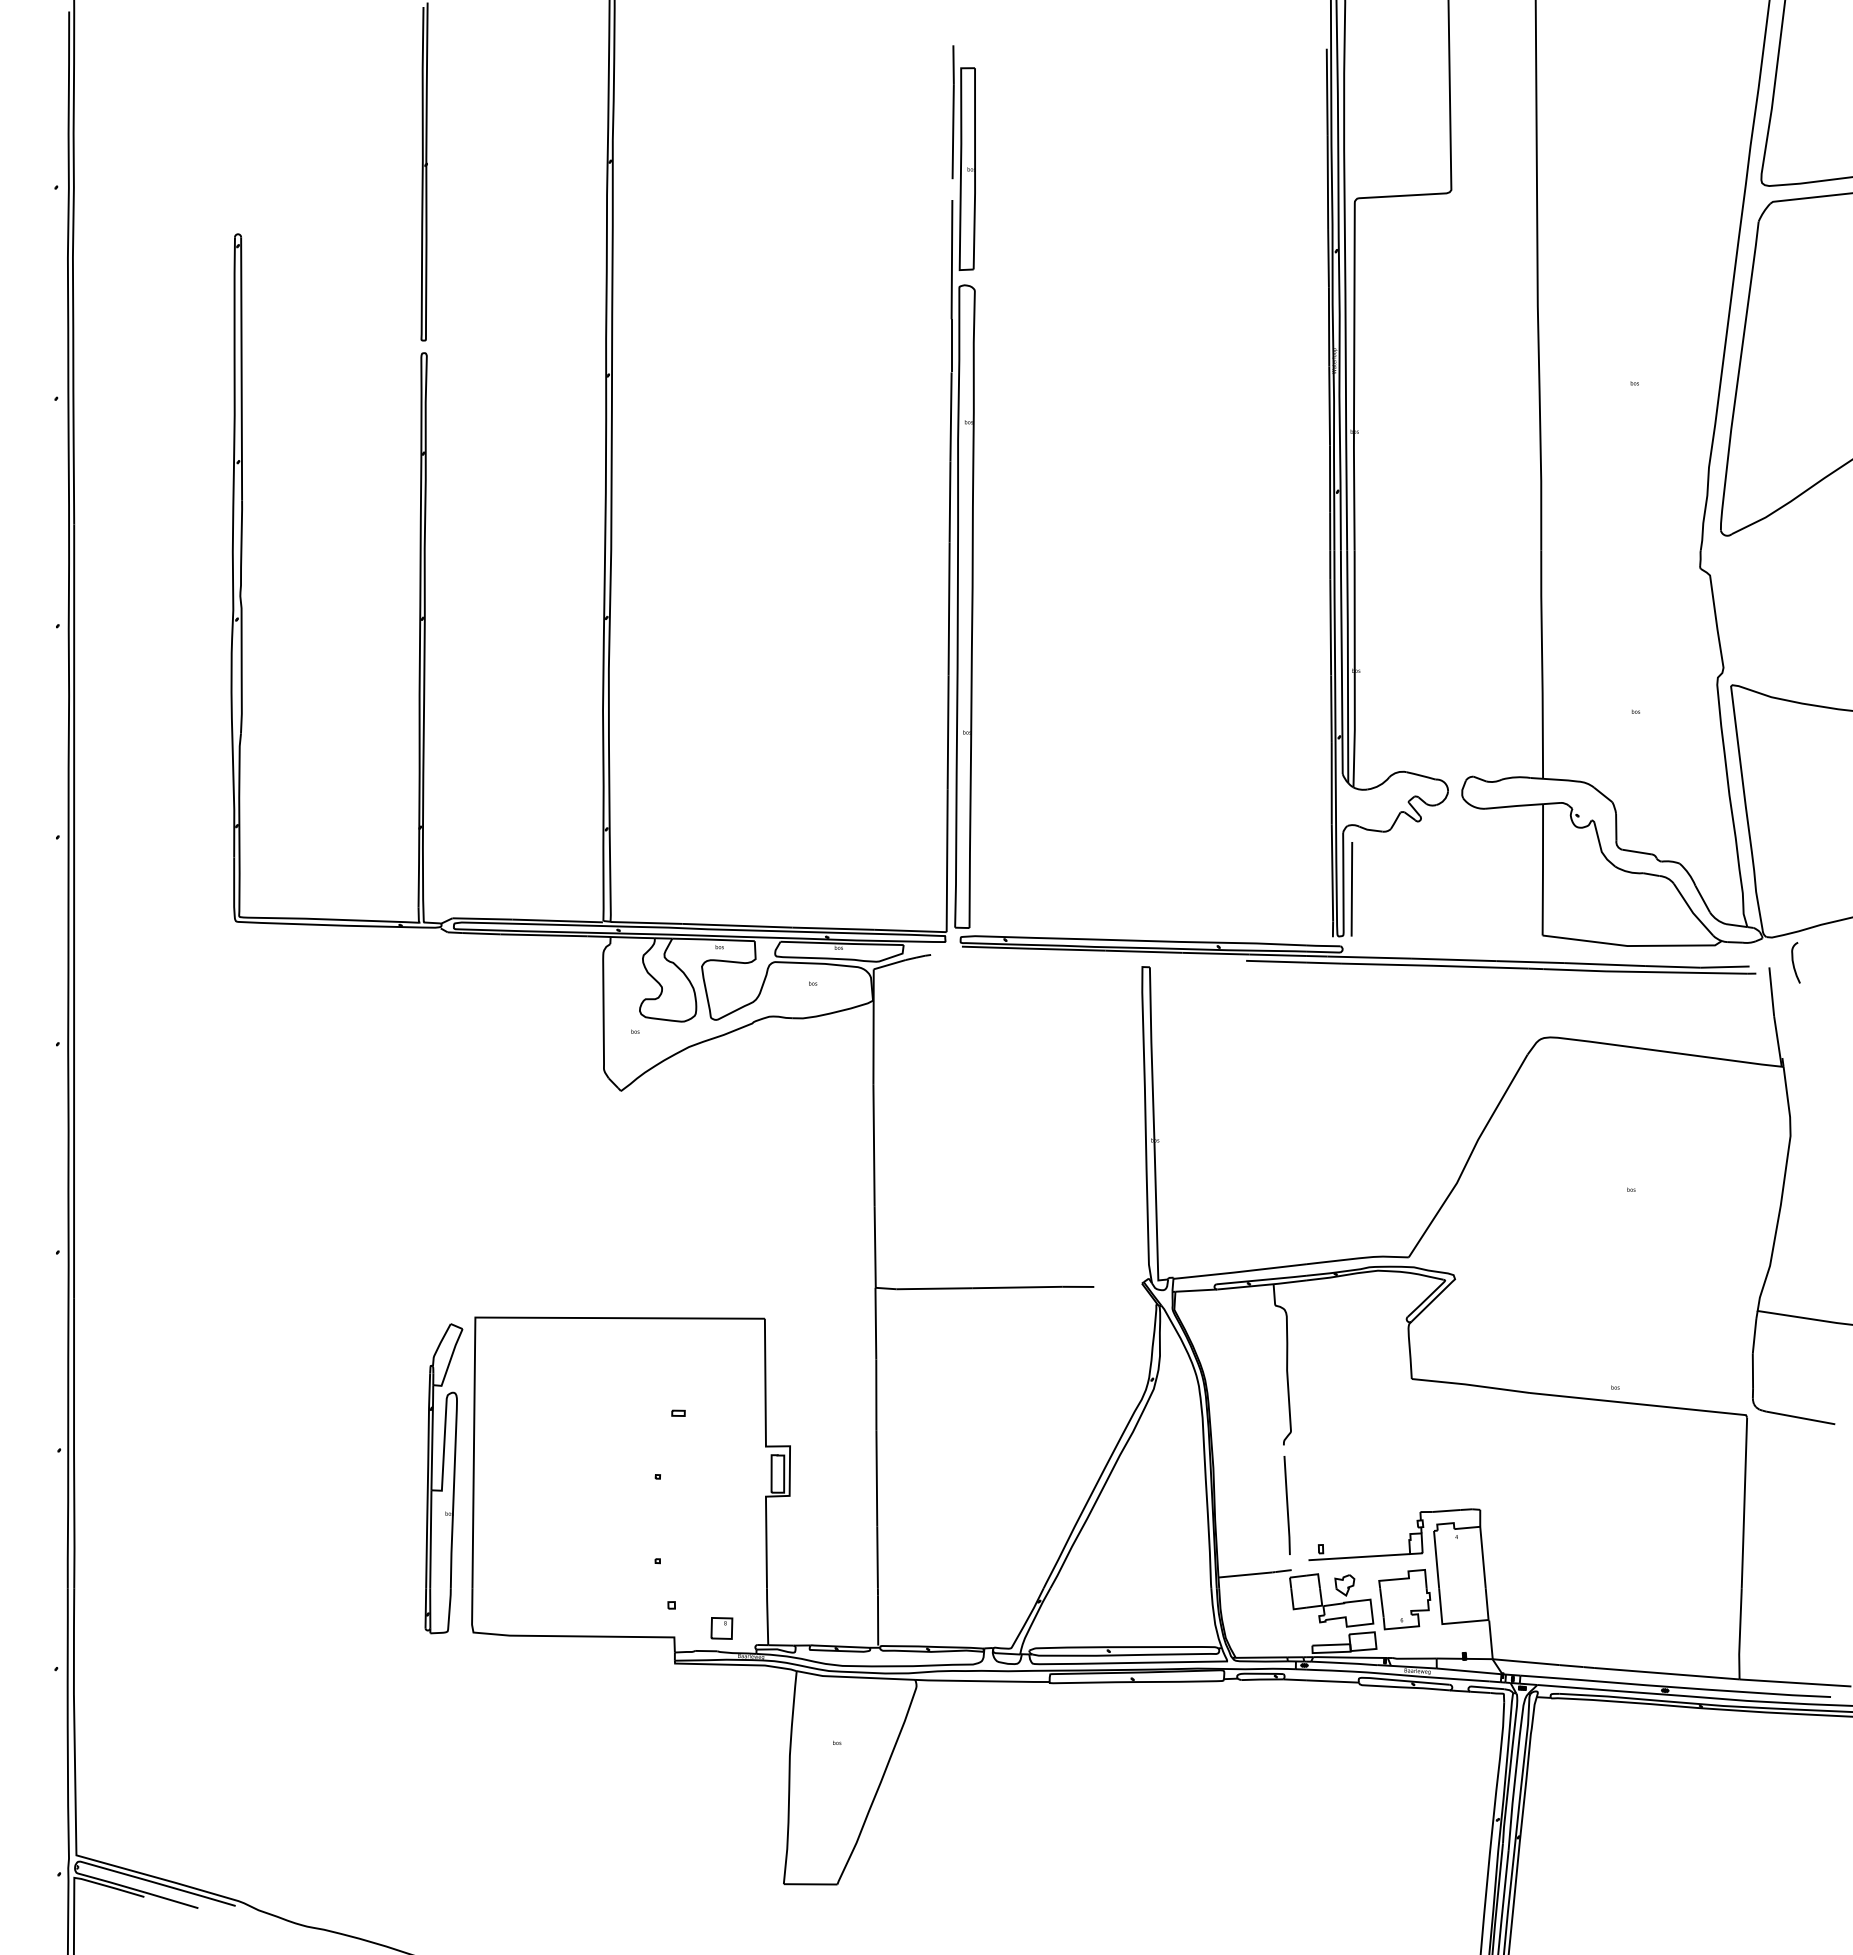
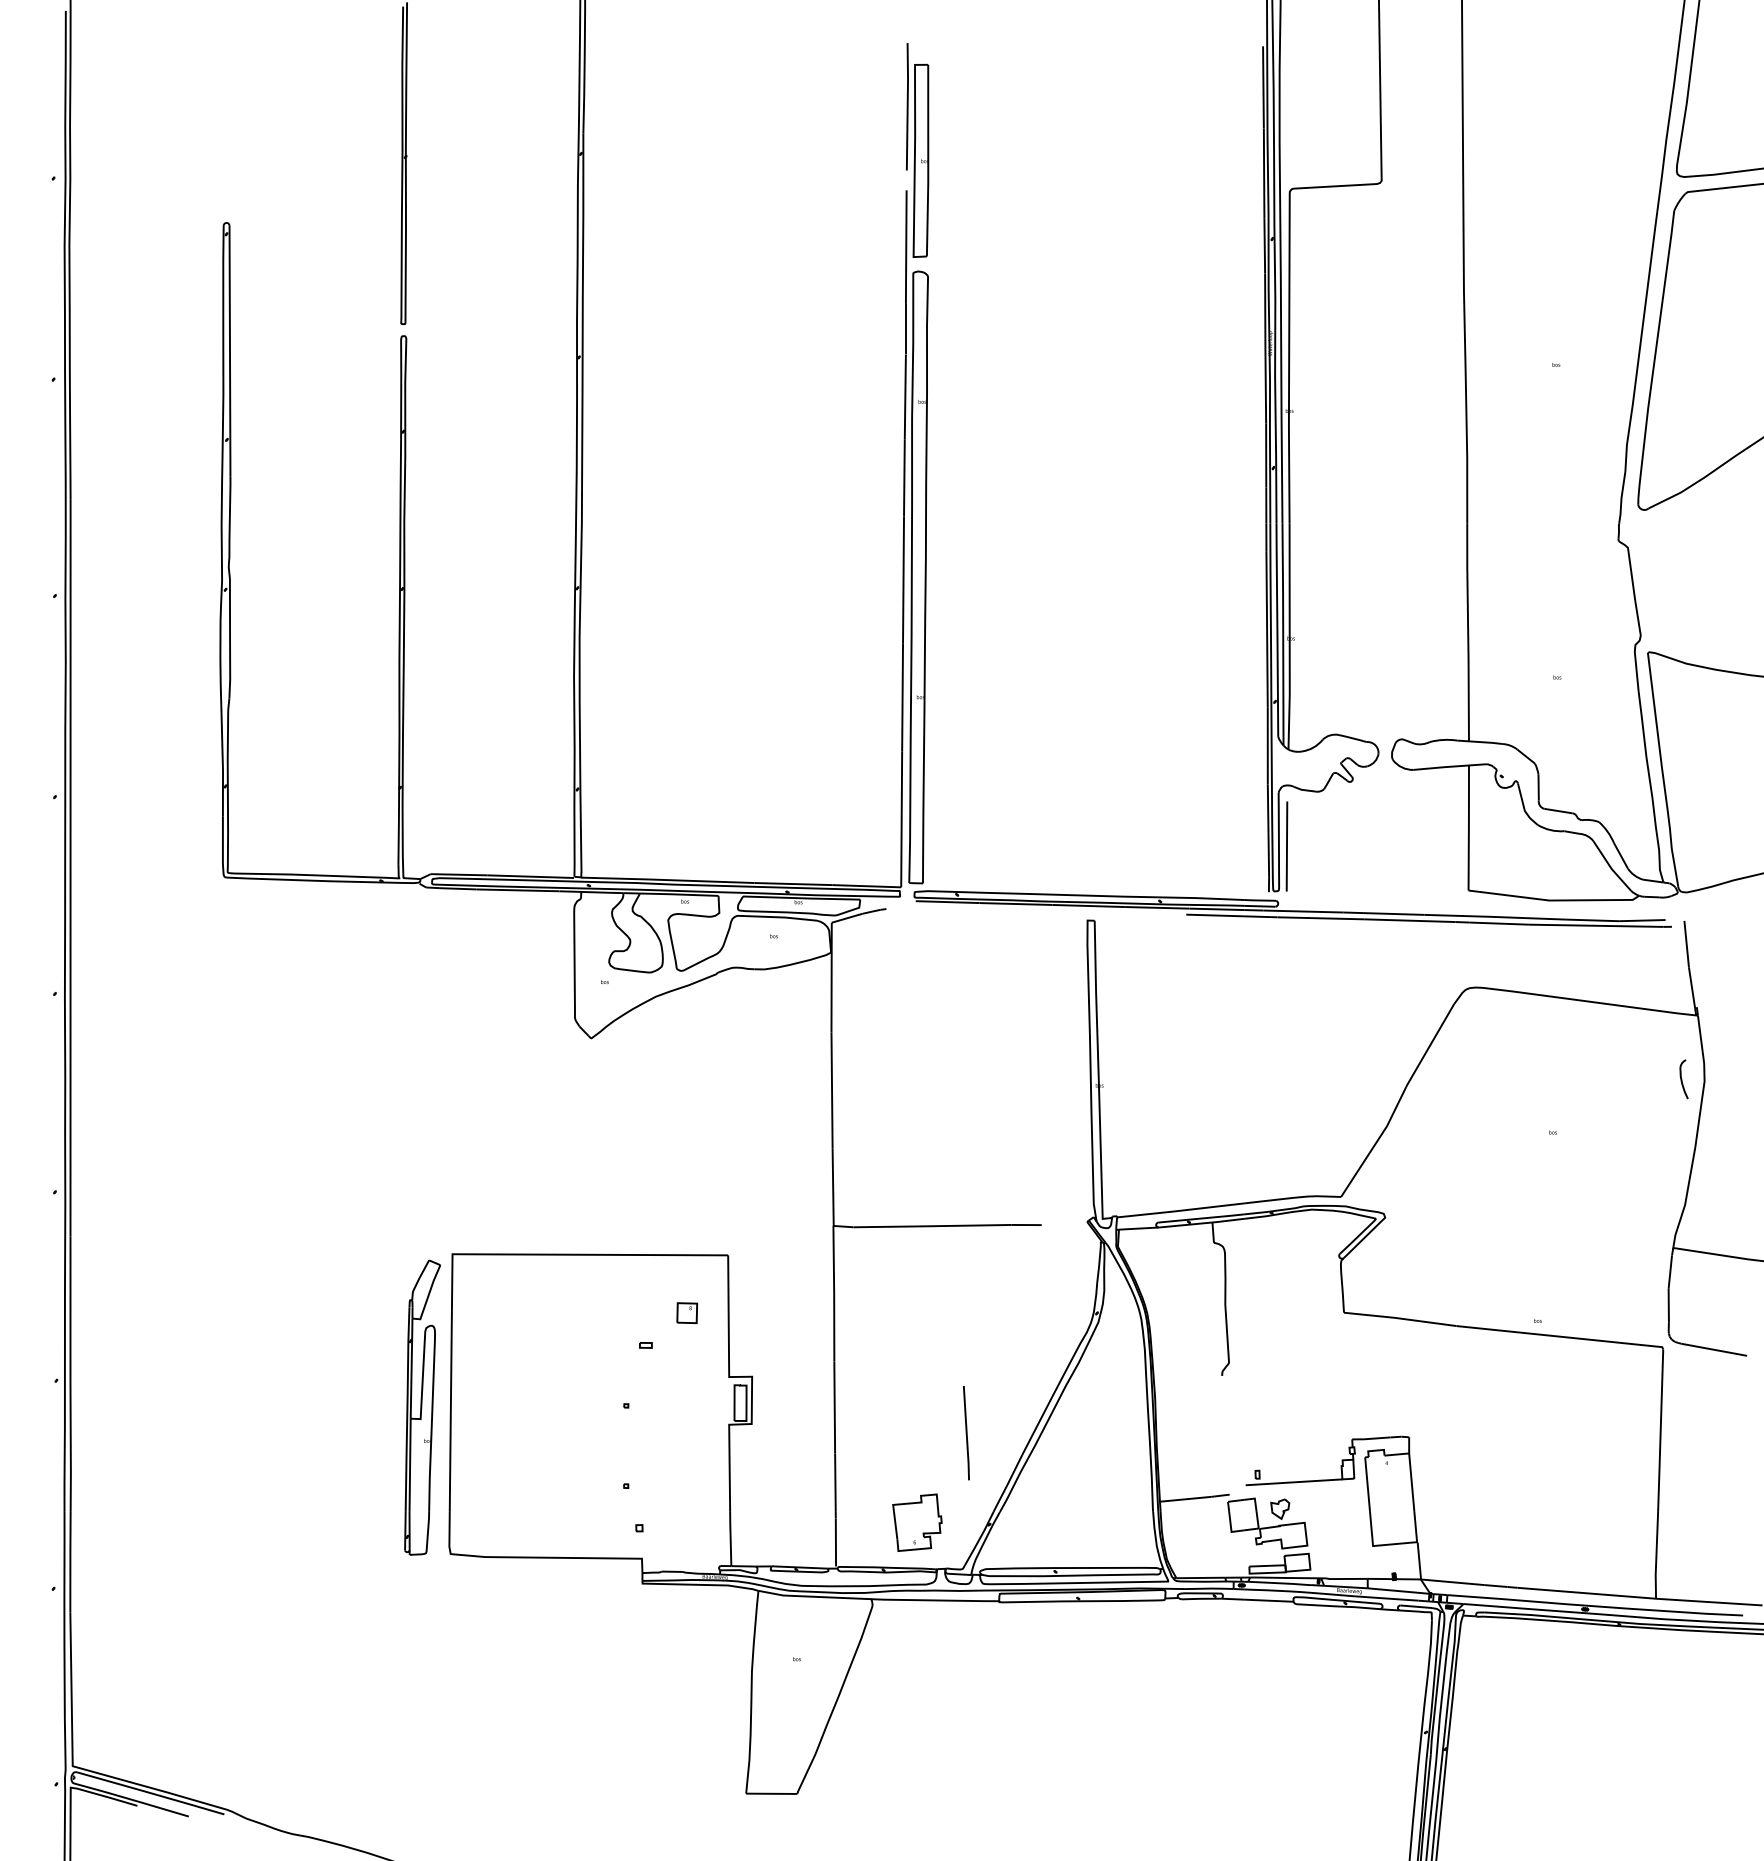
curve: (1794, 963) -> (1682, 1079), moved
line: (1286, 1505) -> (965, 1433), moved
part: (1404, 1599) -> (917, 1522), moved
part: (721, 1628) -> (686, 1313), moved

